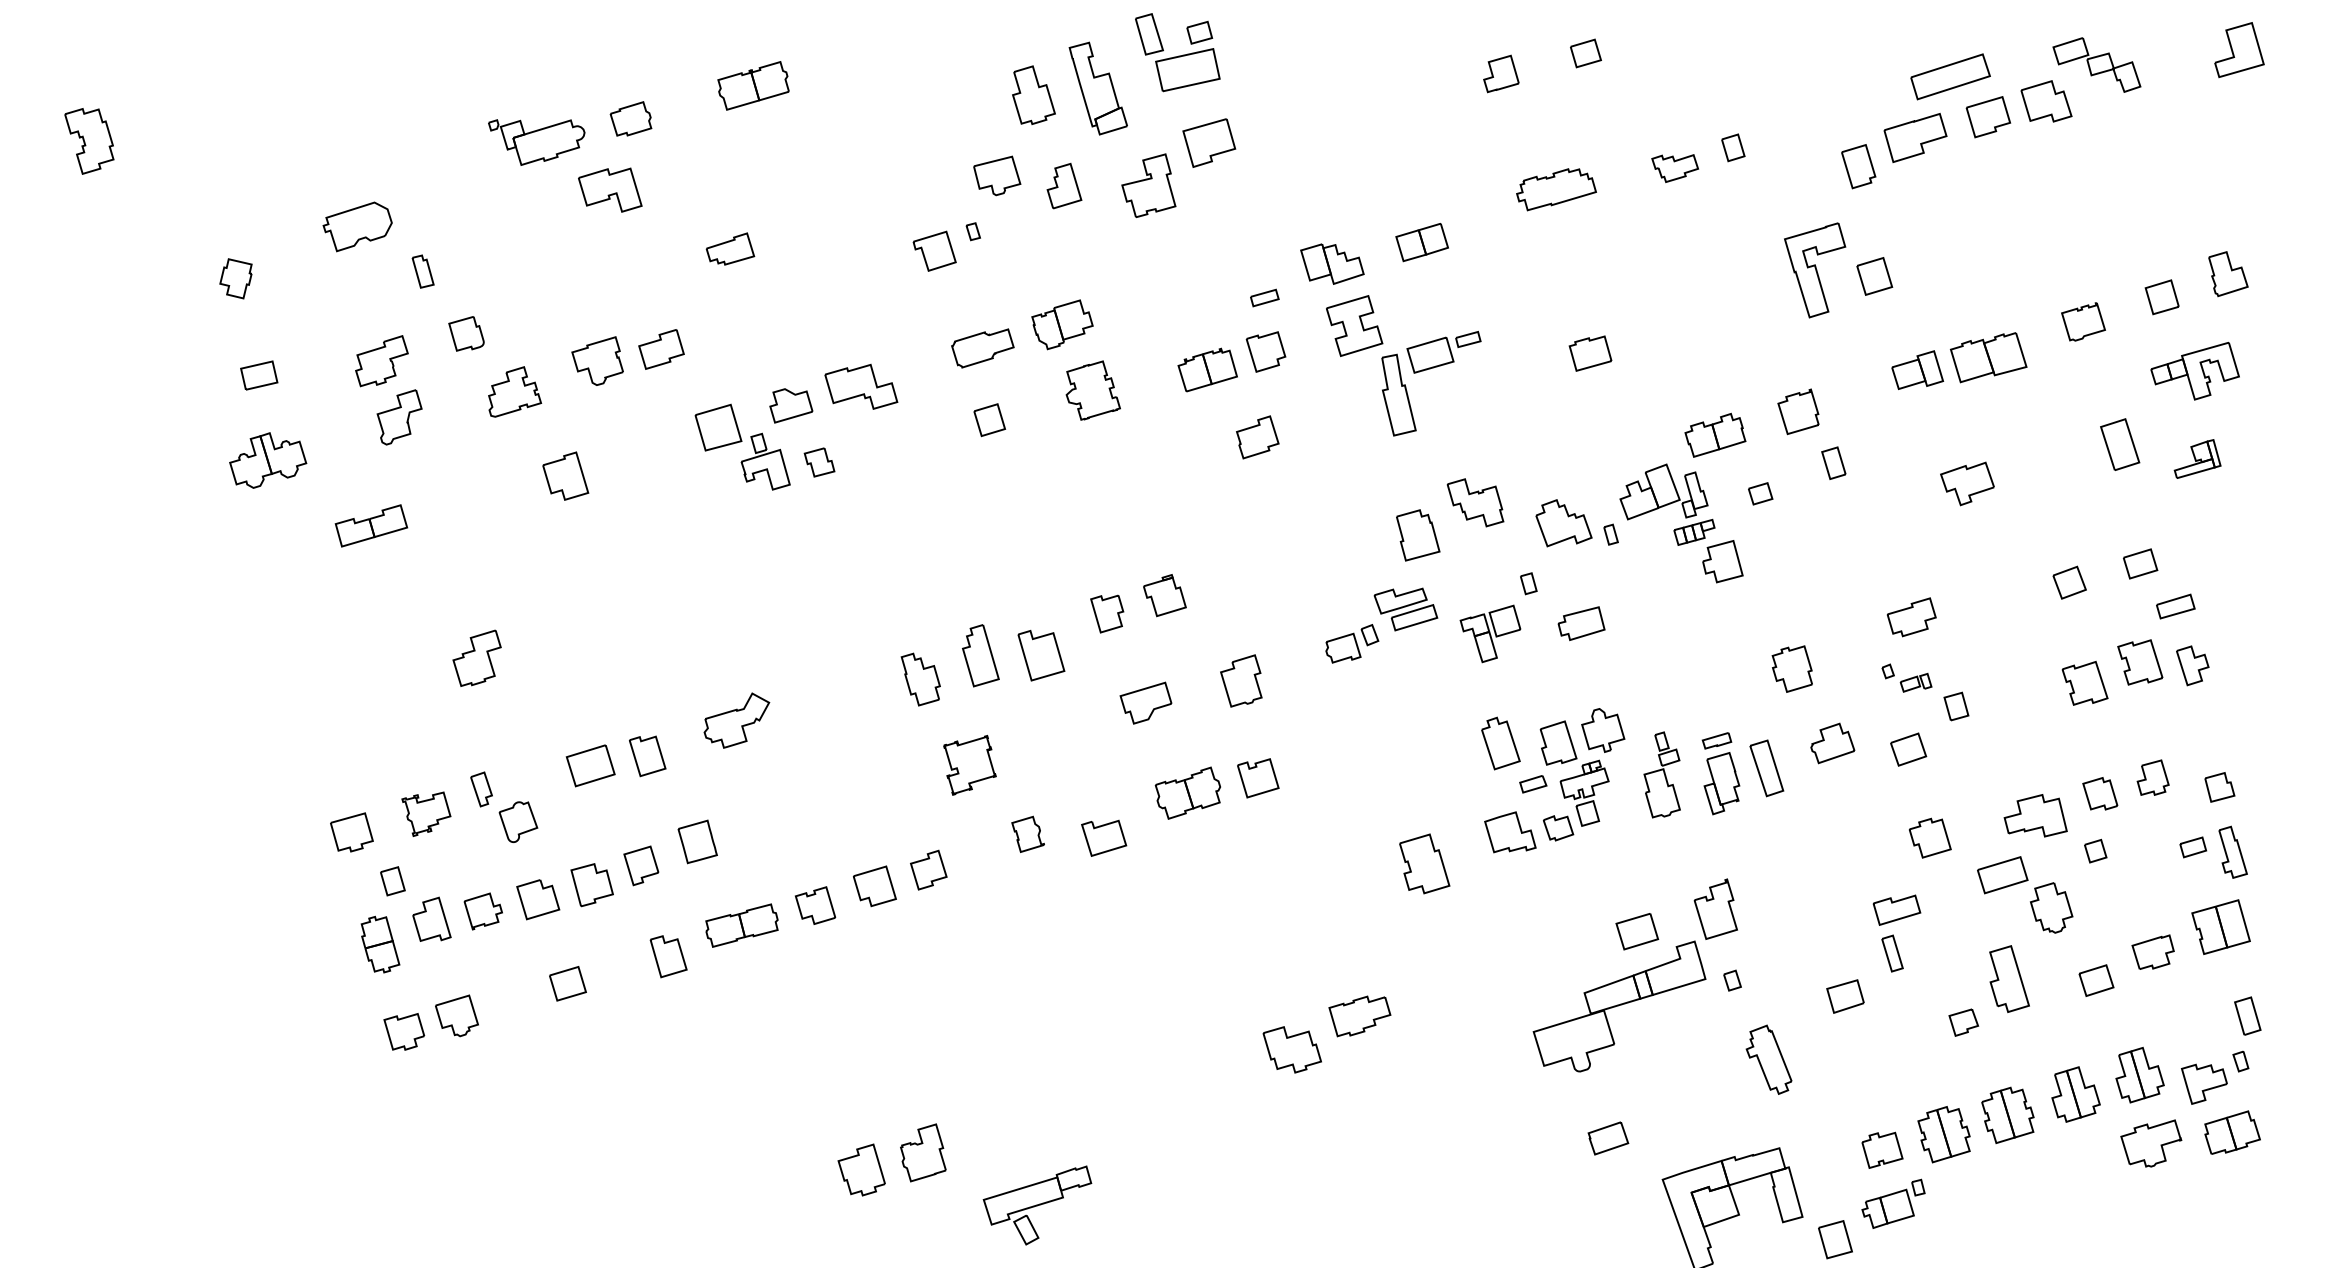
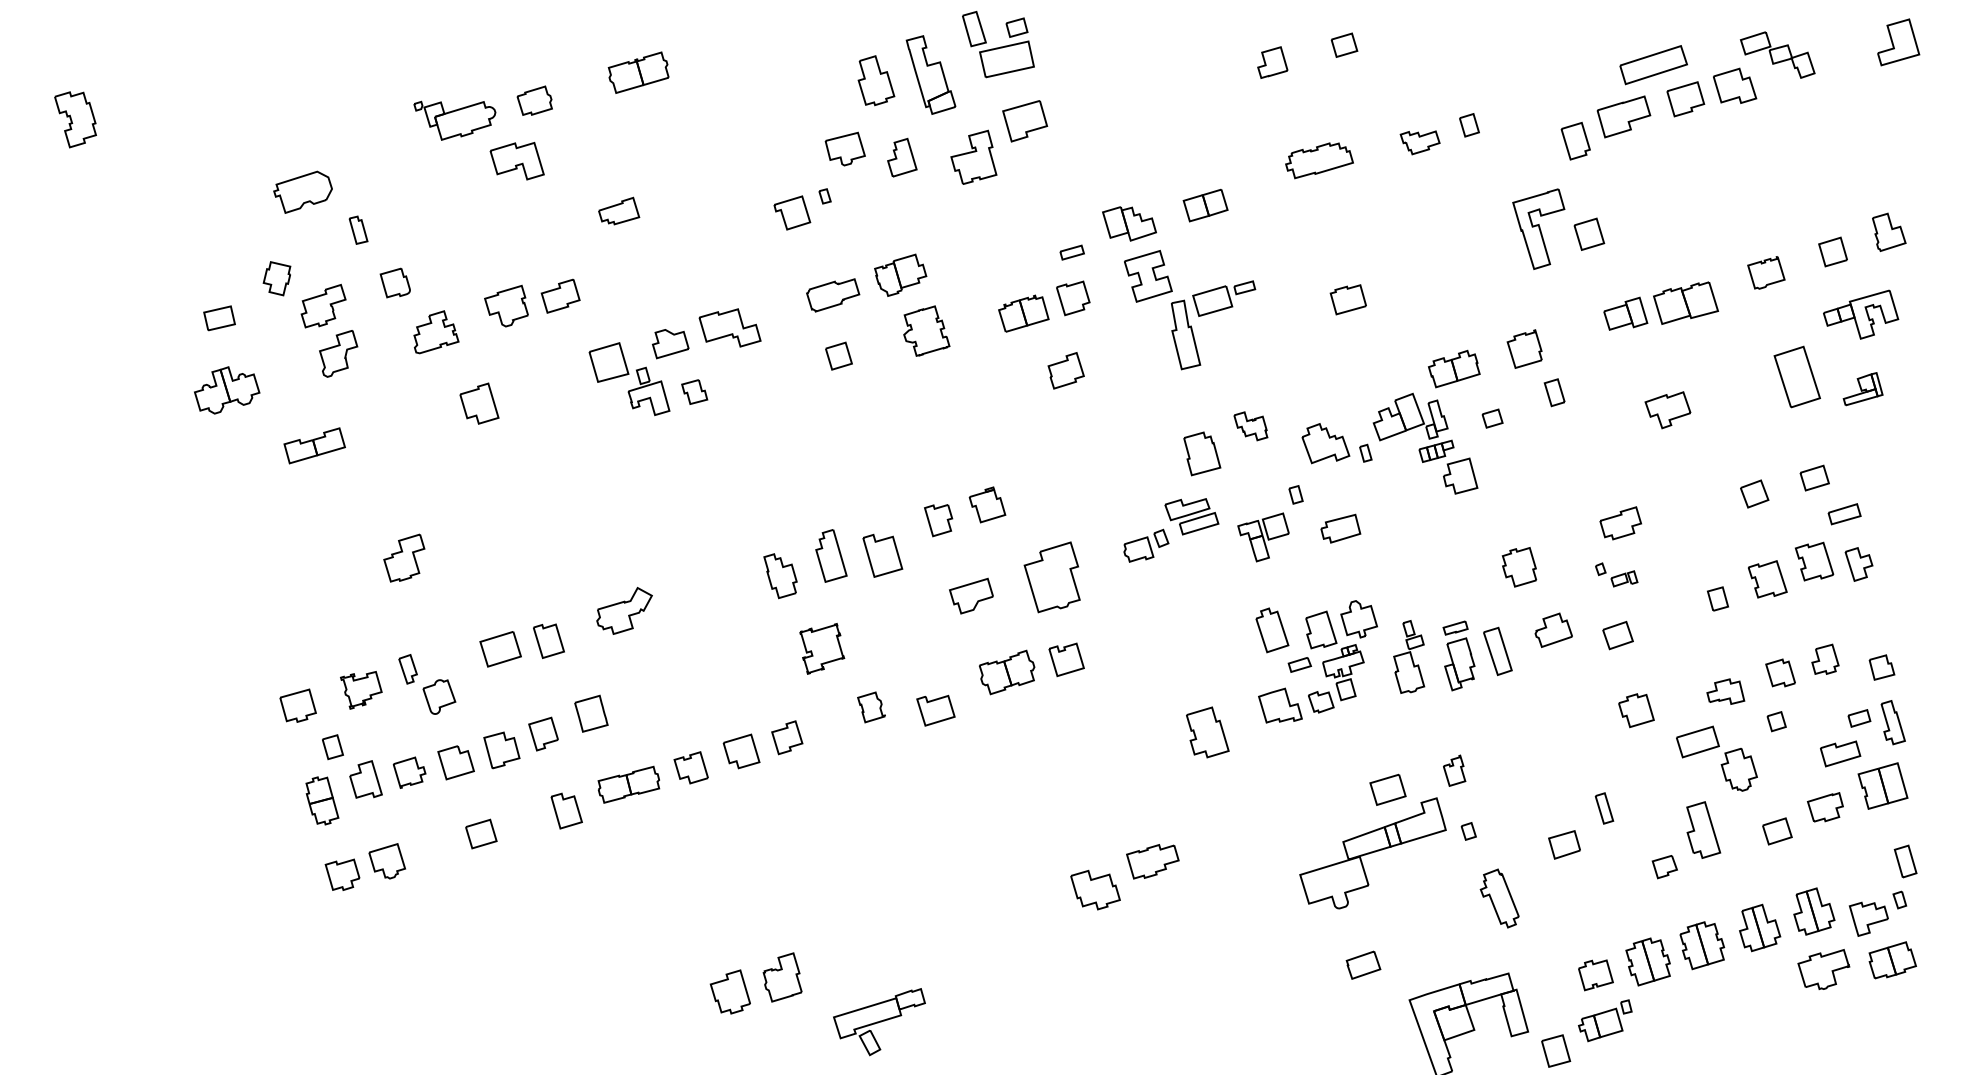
part: (235, 278) -> (276, 278), moved
part: (2120, 444) -> (1797, 376), size x1.4
part: (1475, 502) -> (1250, 426), size x0.7
part: (1241, 680) -> (1052, 576), size x1.6
part: (1956, 706) -> (1718, 598), moved
part: (2035, 815) -> (1725, 691), size x0.7
part: (1715, 908) -> (1454, 770), size x0.6
part: (1896, 909) -> (1840, 753), moved

